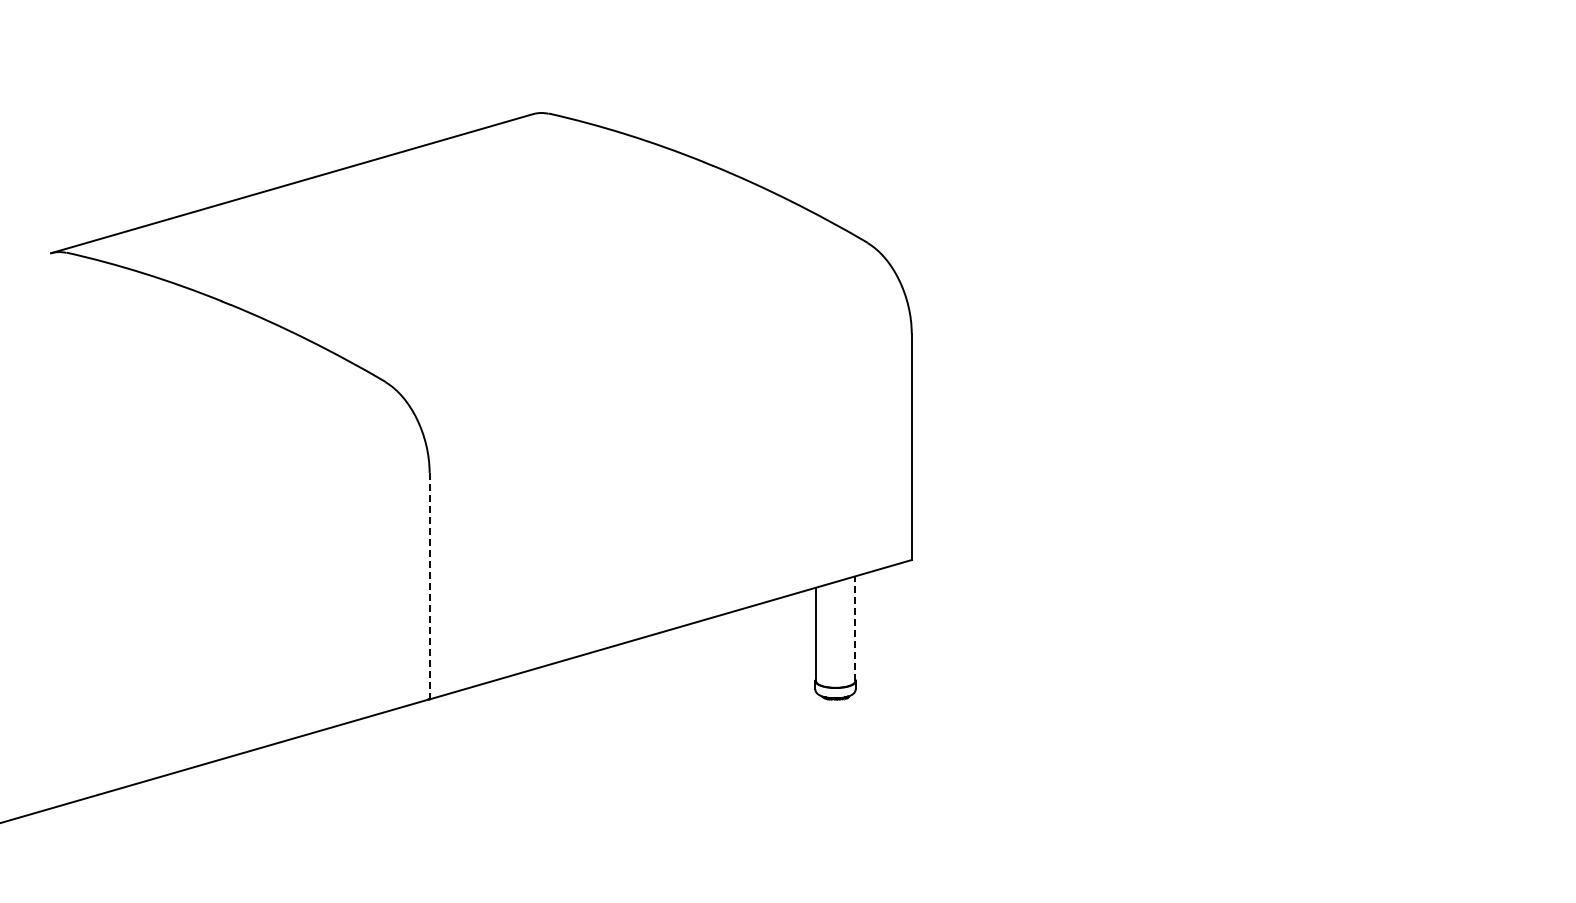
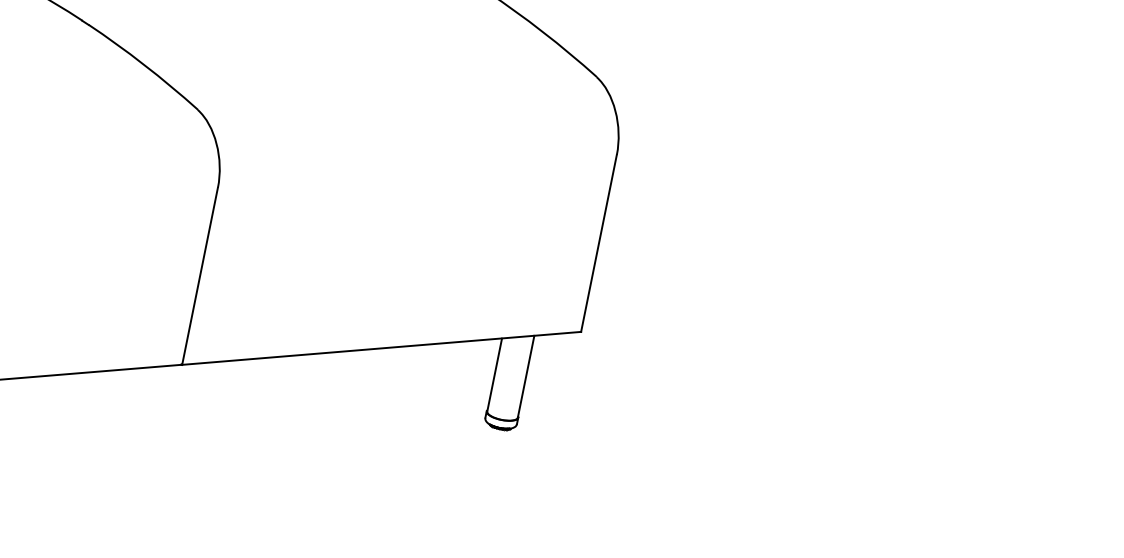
line: (429, 586) -> (199, 276), dashed -> solid
line: (855, 628) -> (526, 376), dashed -> solid

